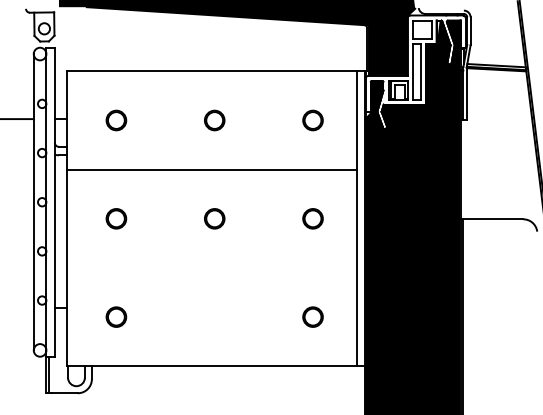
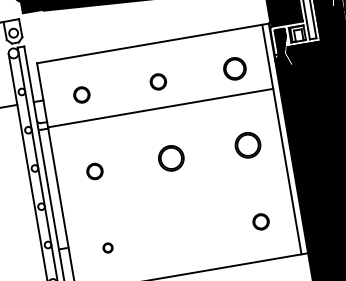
part: (312, 120) -> (234, 68), size x1.4
line: (211, 169) -> (160, 108), moved
part: (214, 218) -> (171, 158), size x1.6
circle: (312, 218) -> (247, 145), size x1.6
part: (116, 316) -> (108, 247), size x0.6

